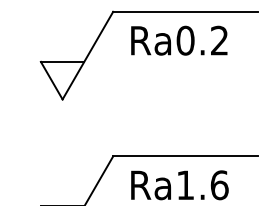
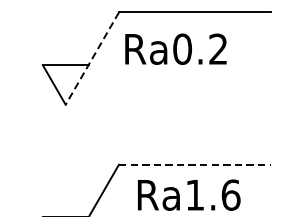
text: (179, 40) -> (176, 49), moved
line: (87, 55) -> (91, 58), solid -> dashed
line: (186, 156) -> (196, 164), solid -> dashed

